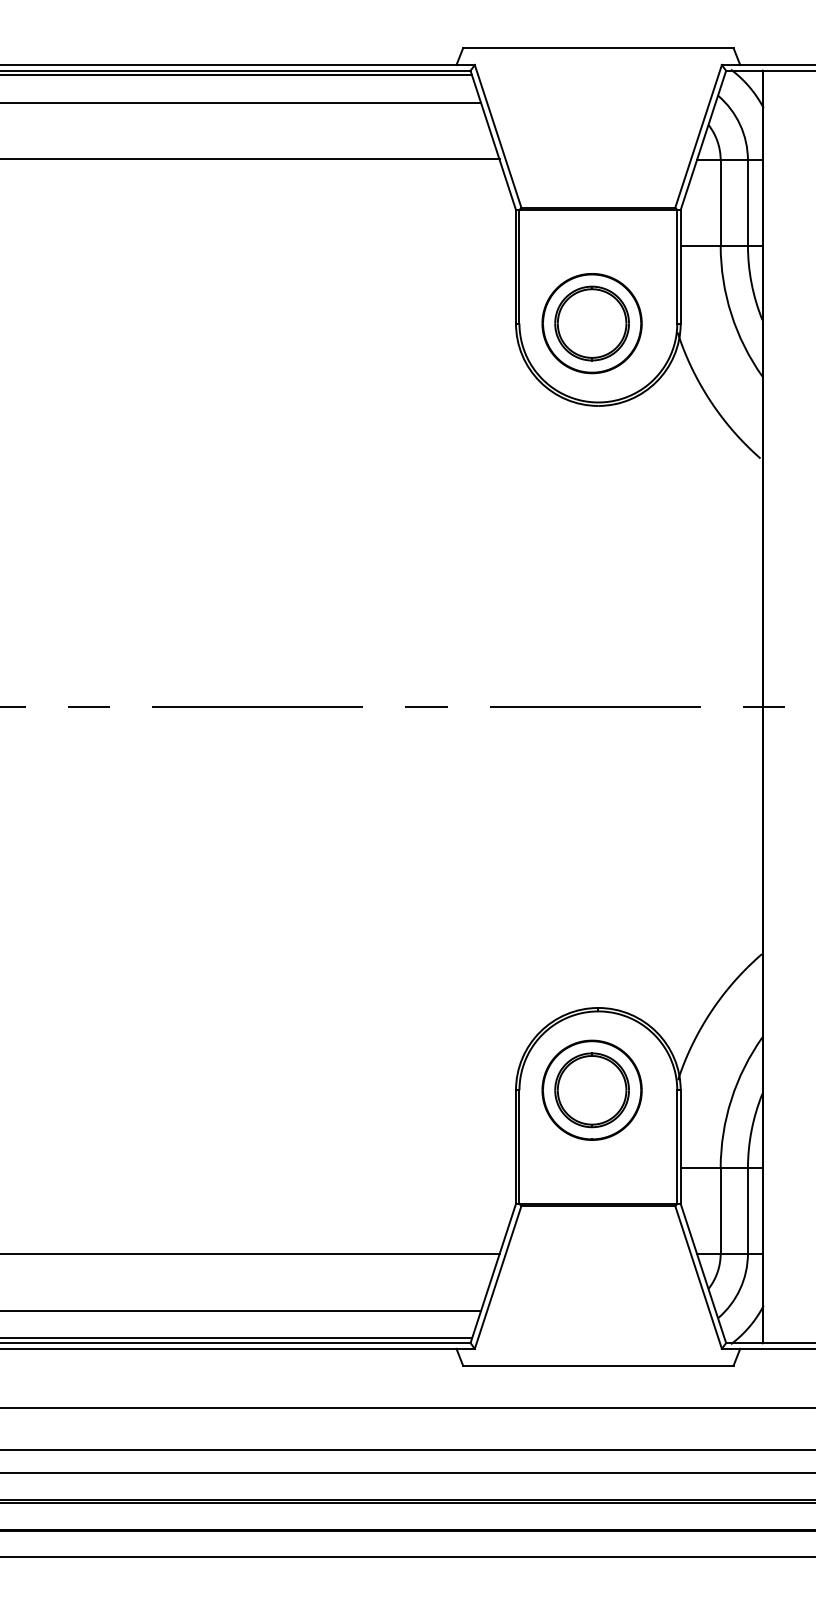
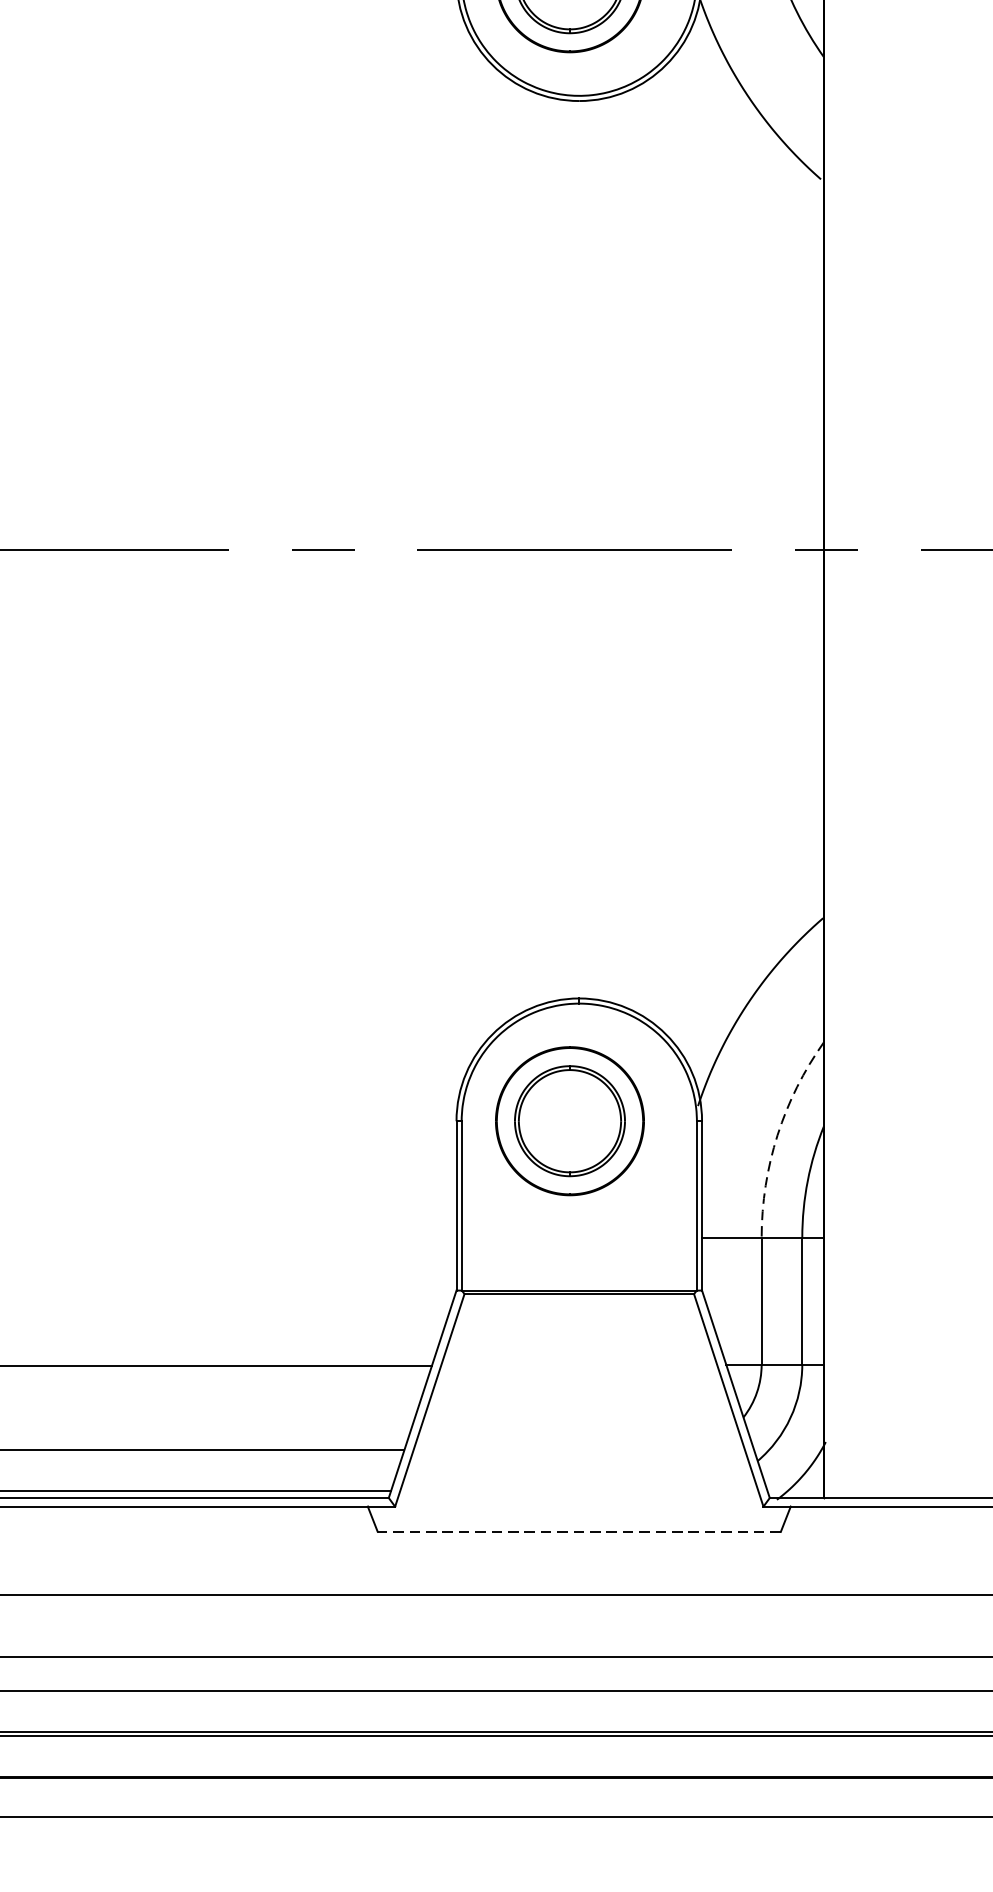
arc: (731, 1099) -> (777, 1134), solid -> dashed
line: (597, 1365) -> (578, 1531), solid -> dashed

